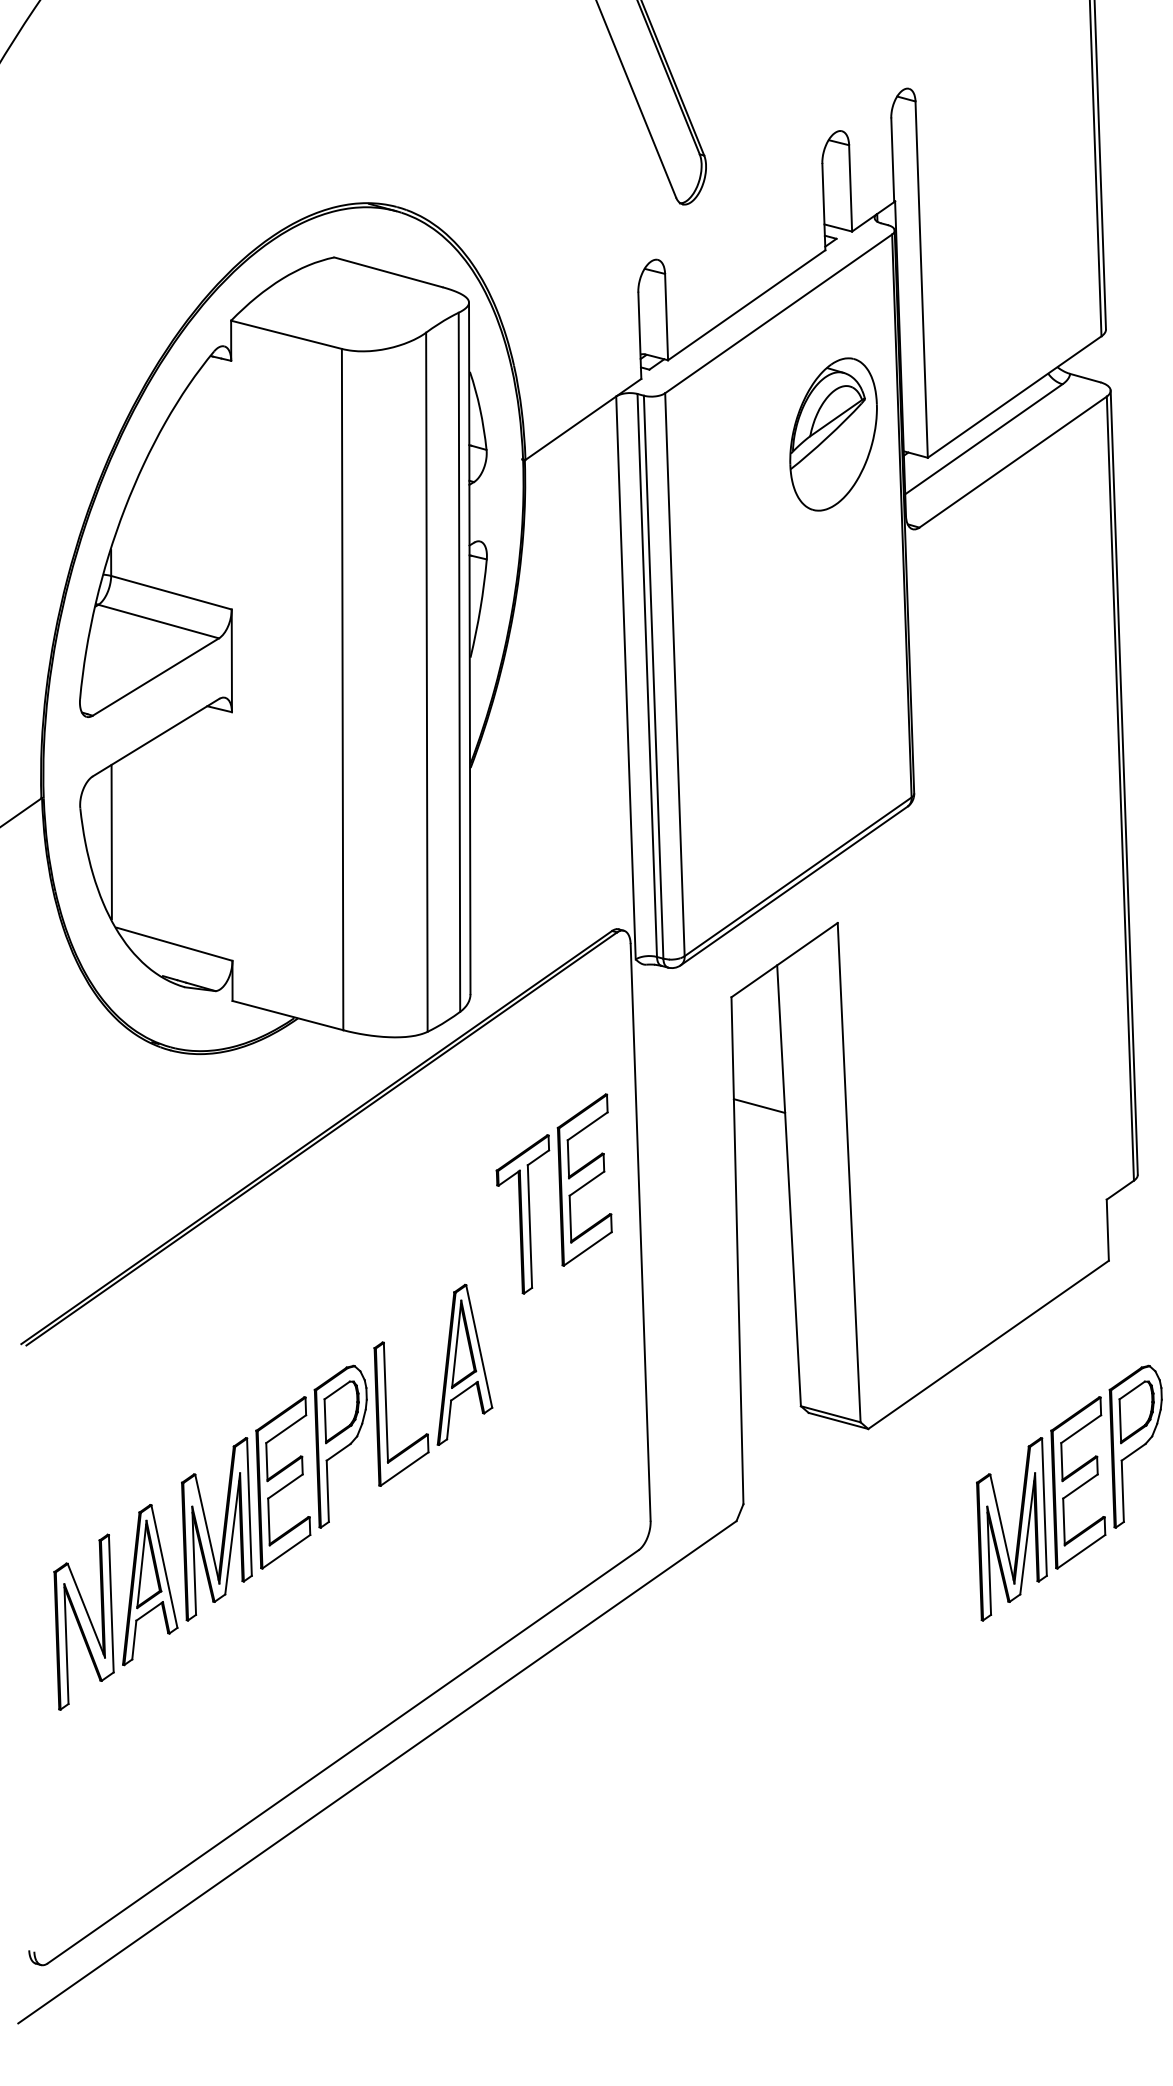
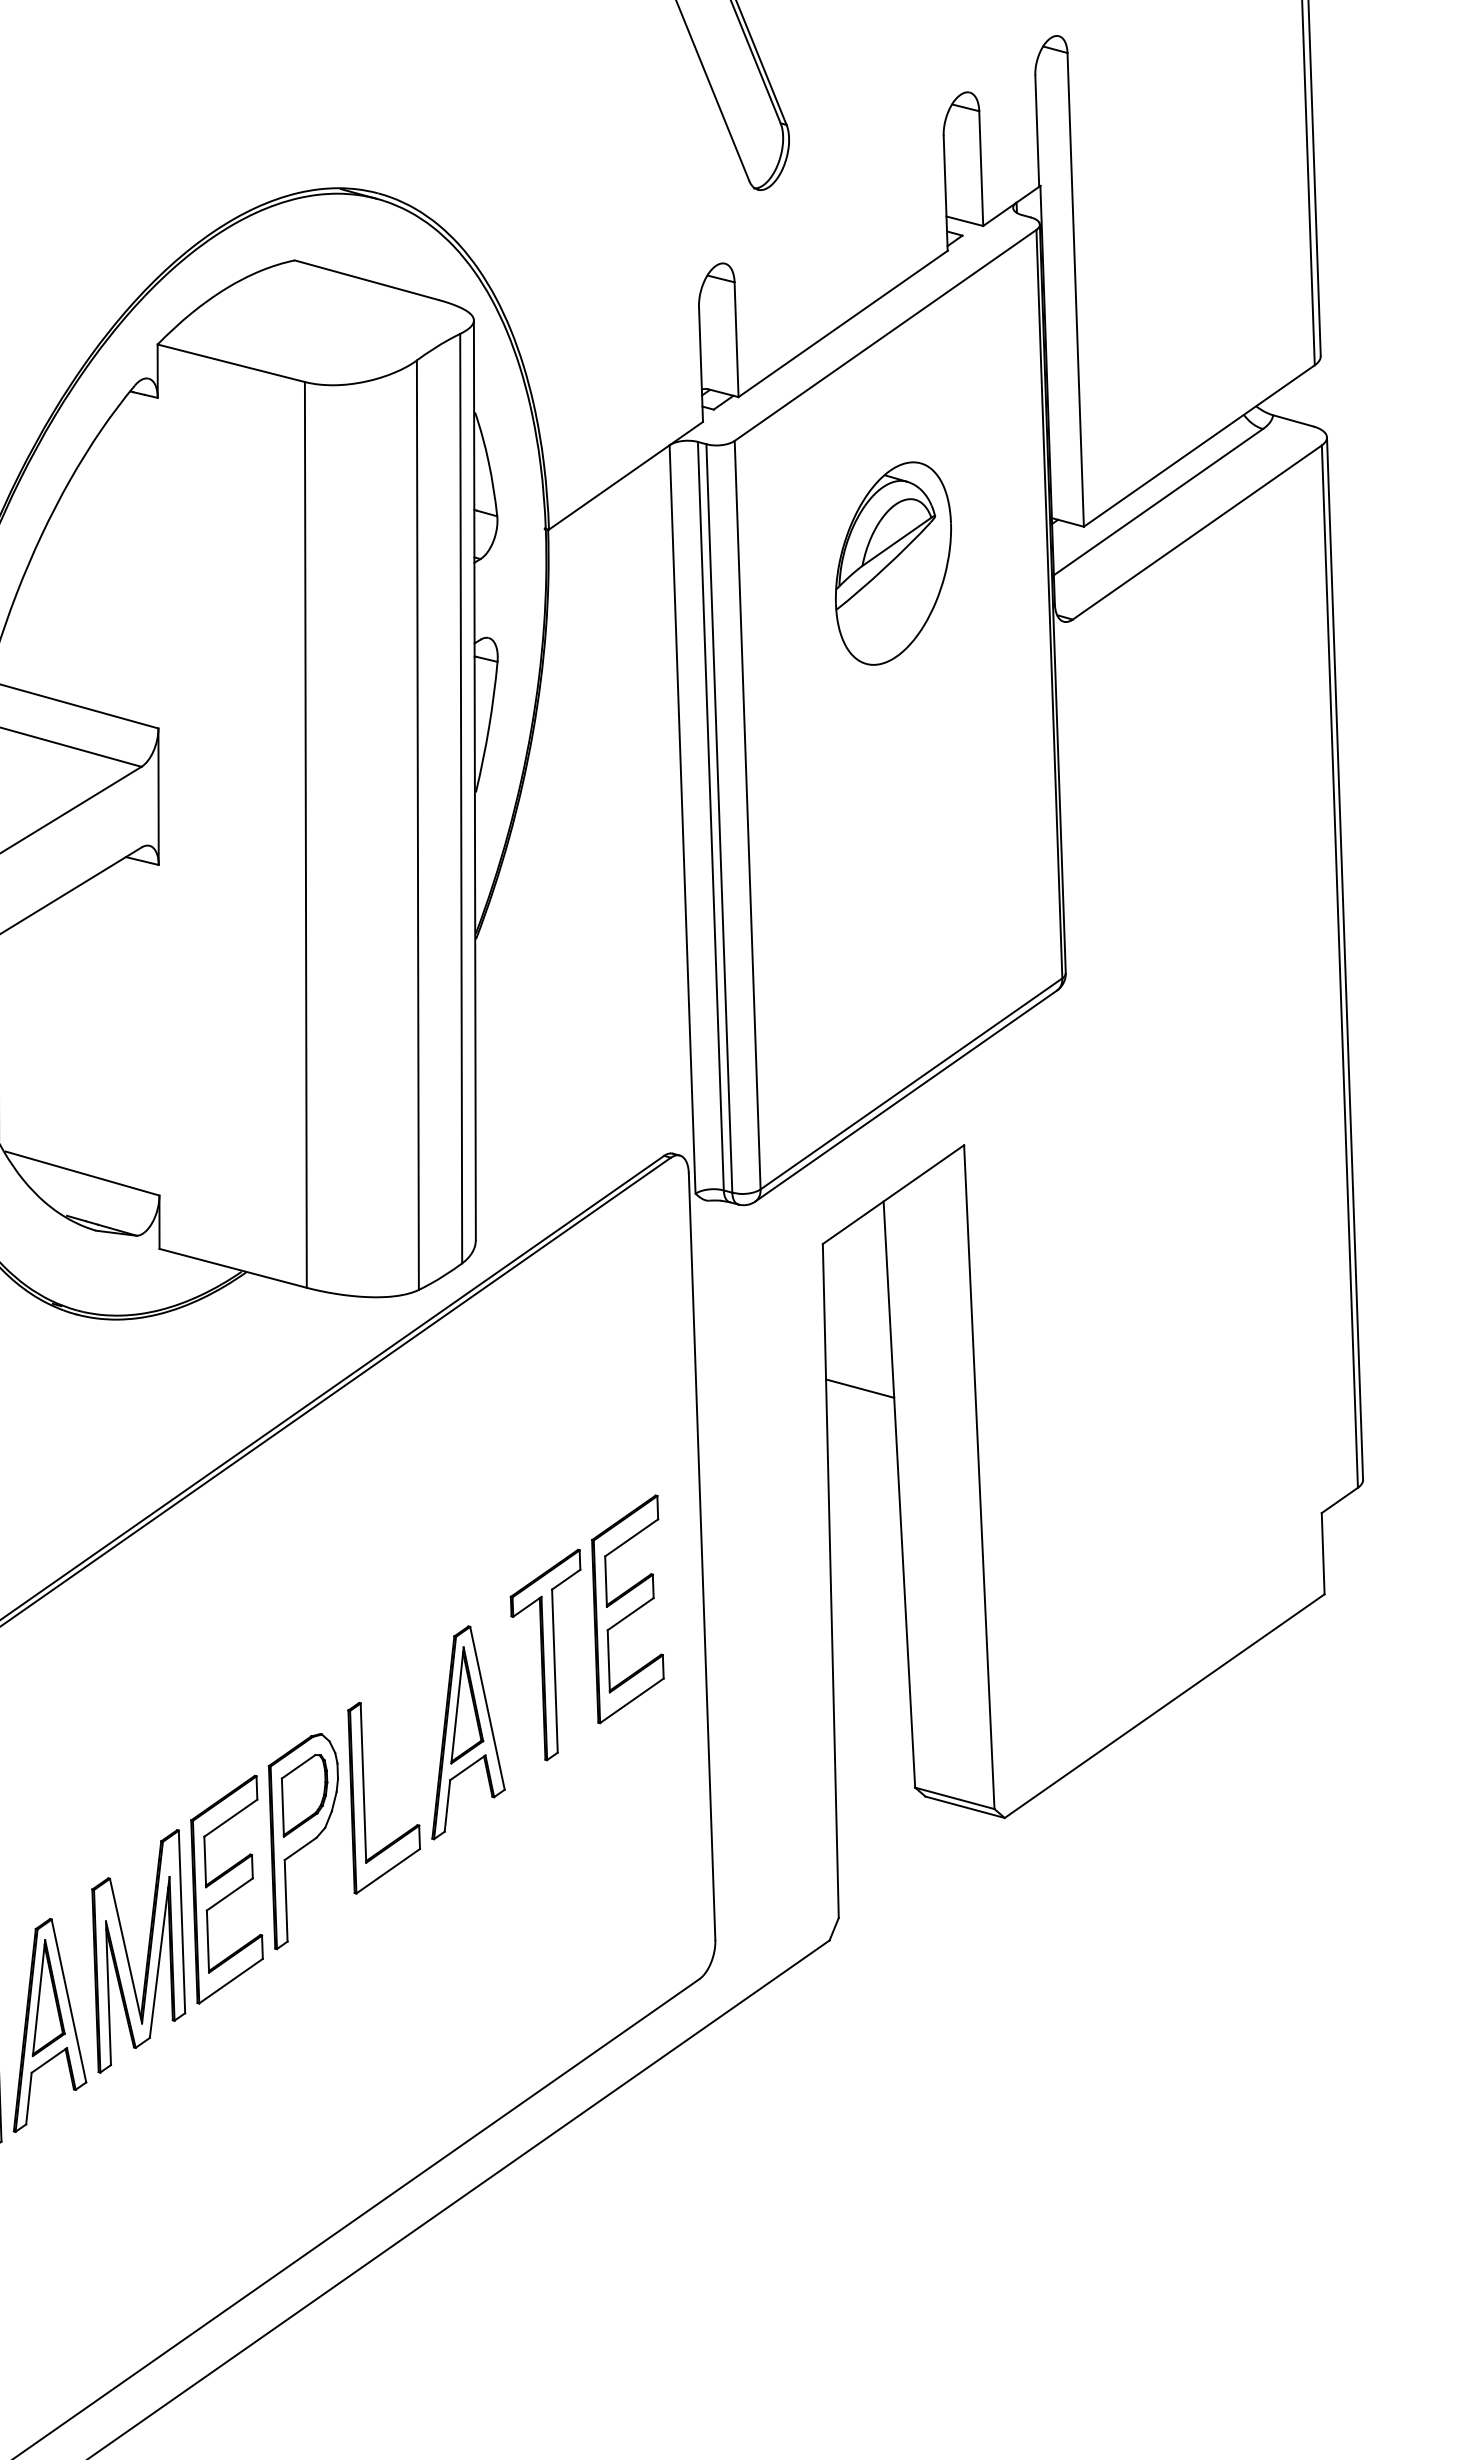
part: (833, 434) -> (893, 563), moved
part: (553, 1193) -> (586, 1627), moved
part: (1069, 1492) -> (1272, 1902), removed

